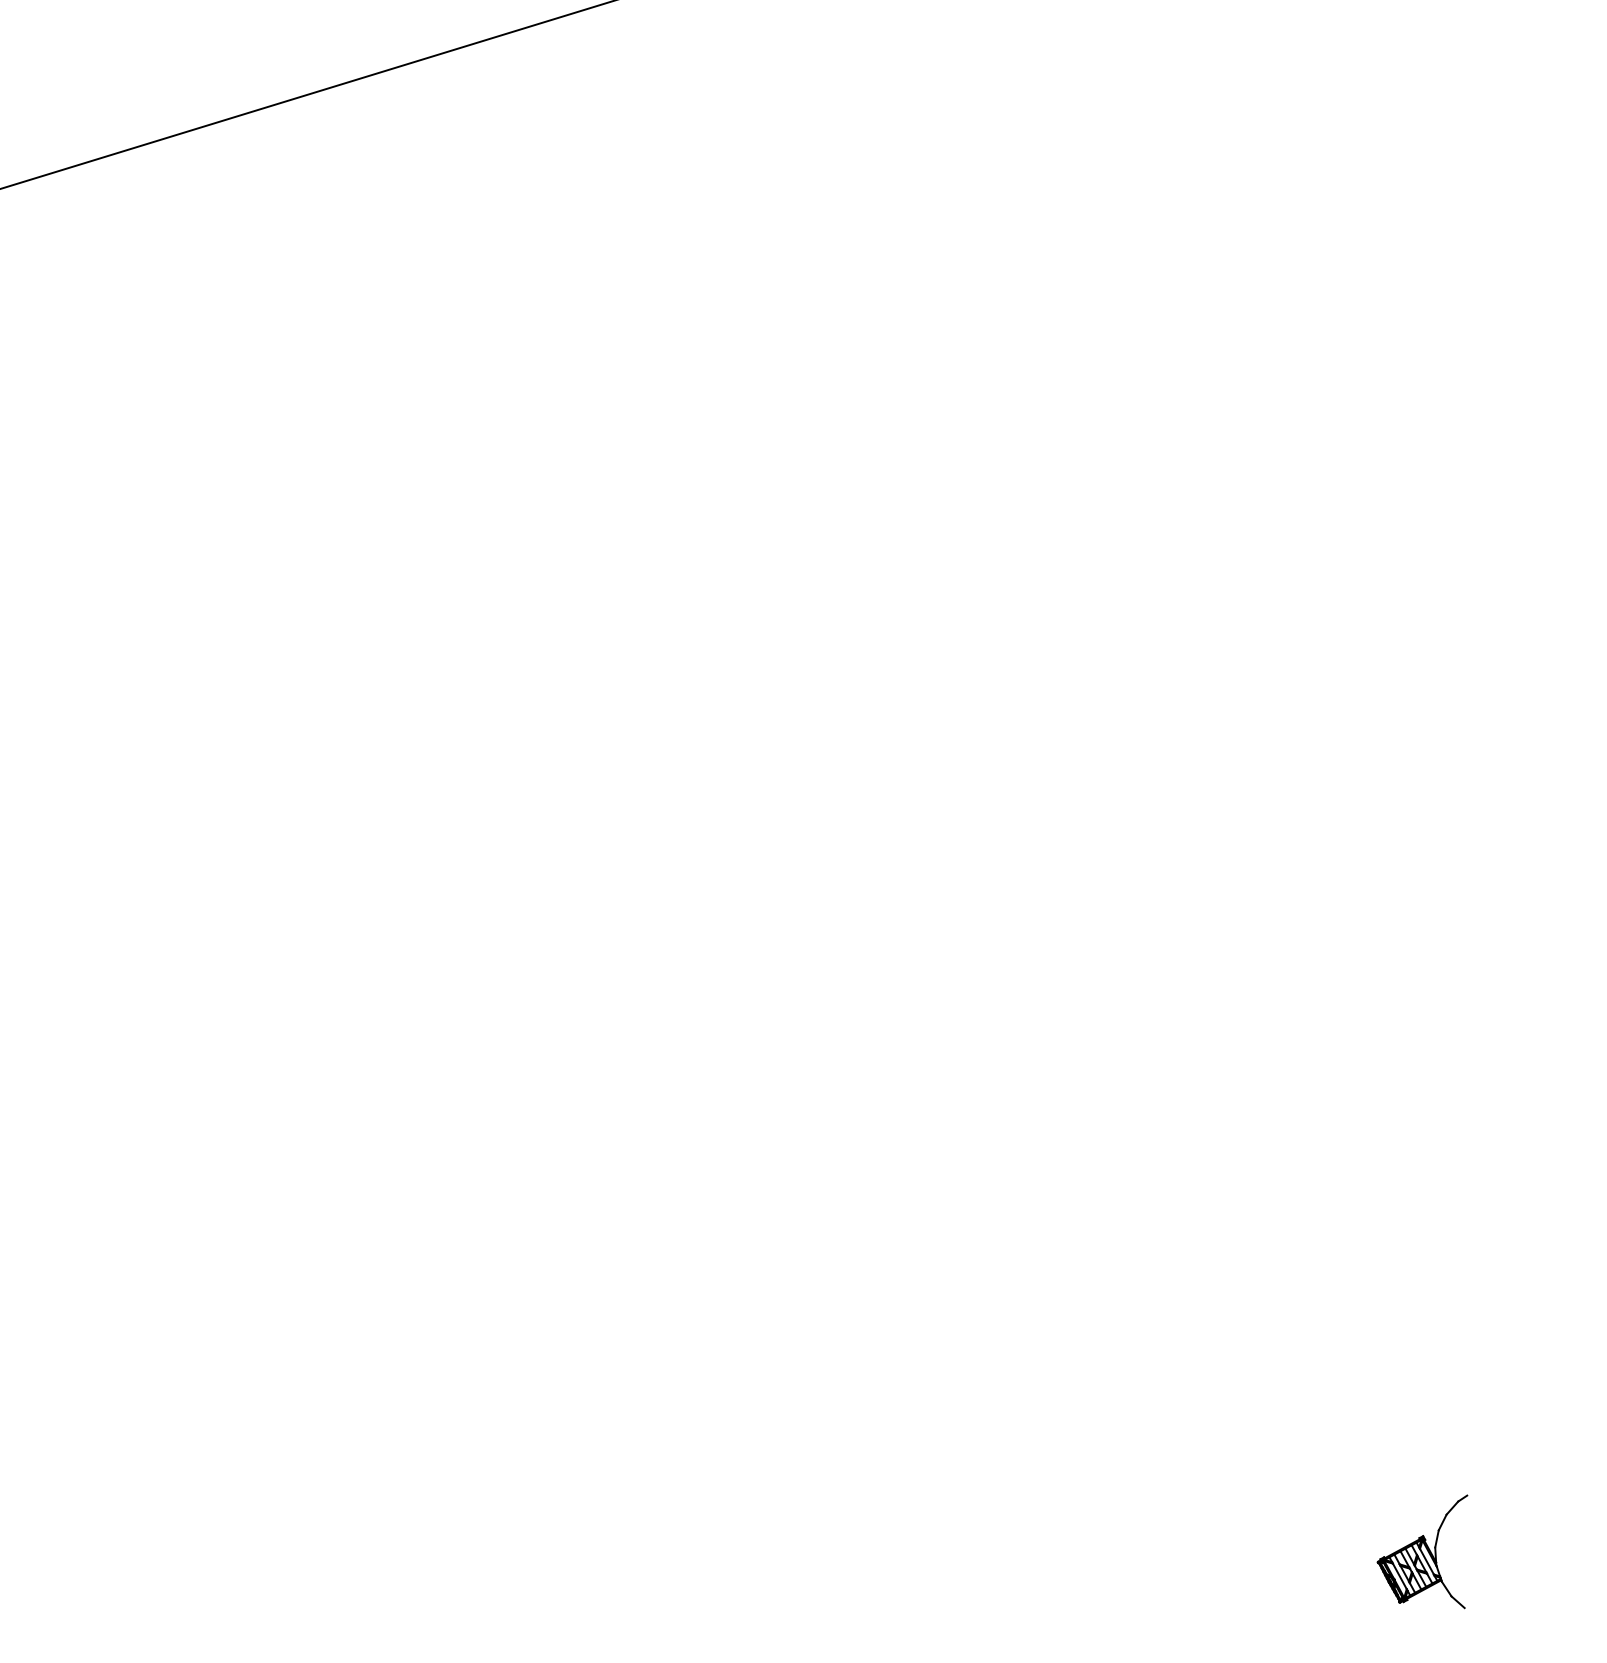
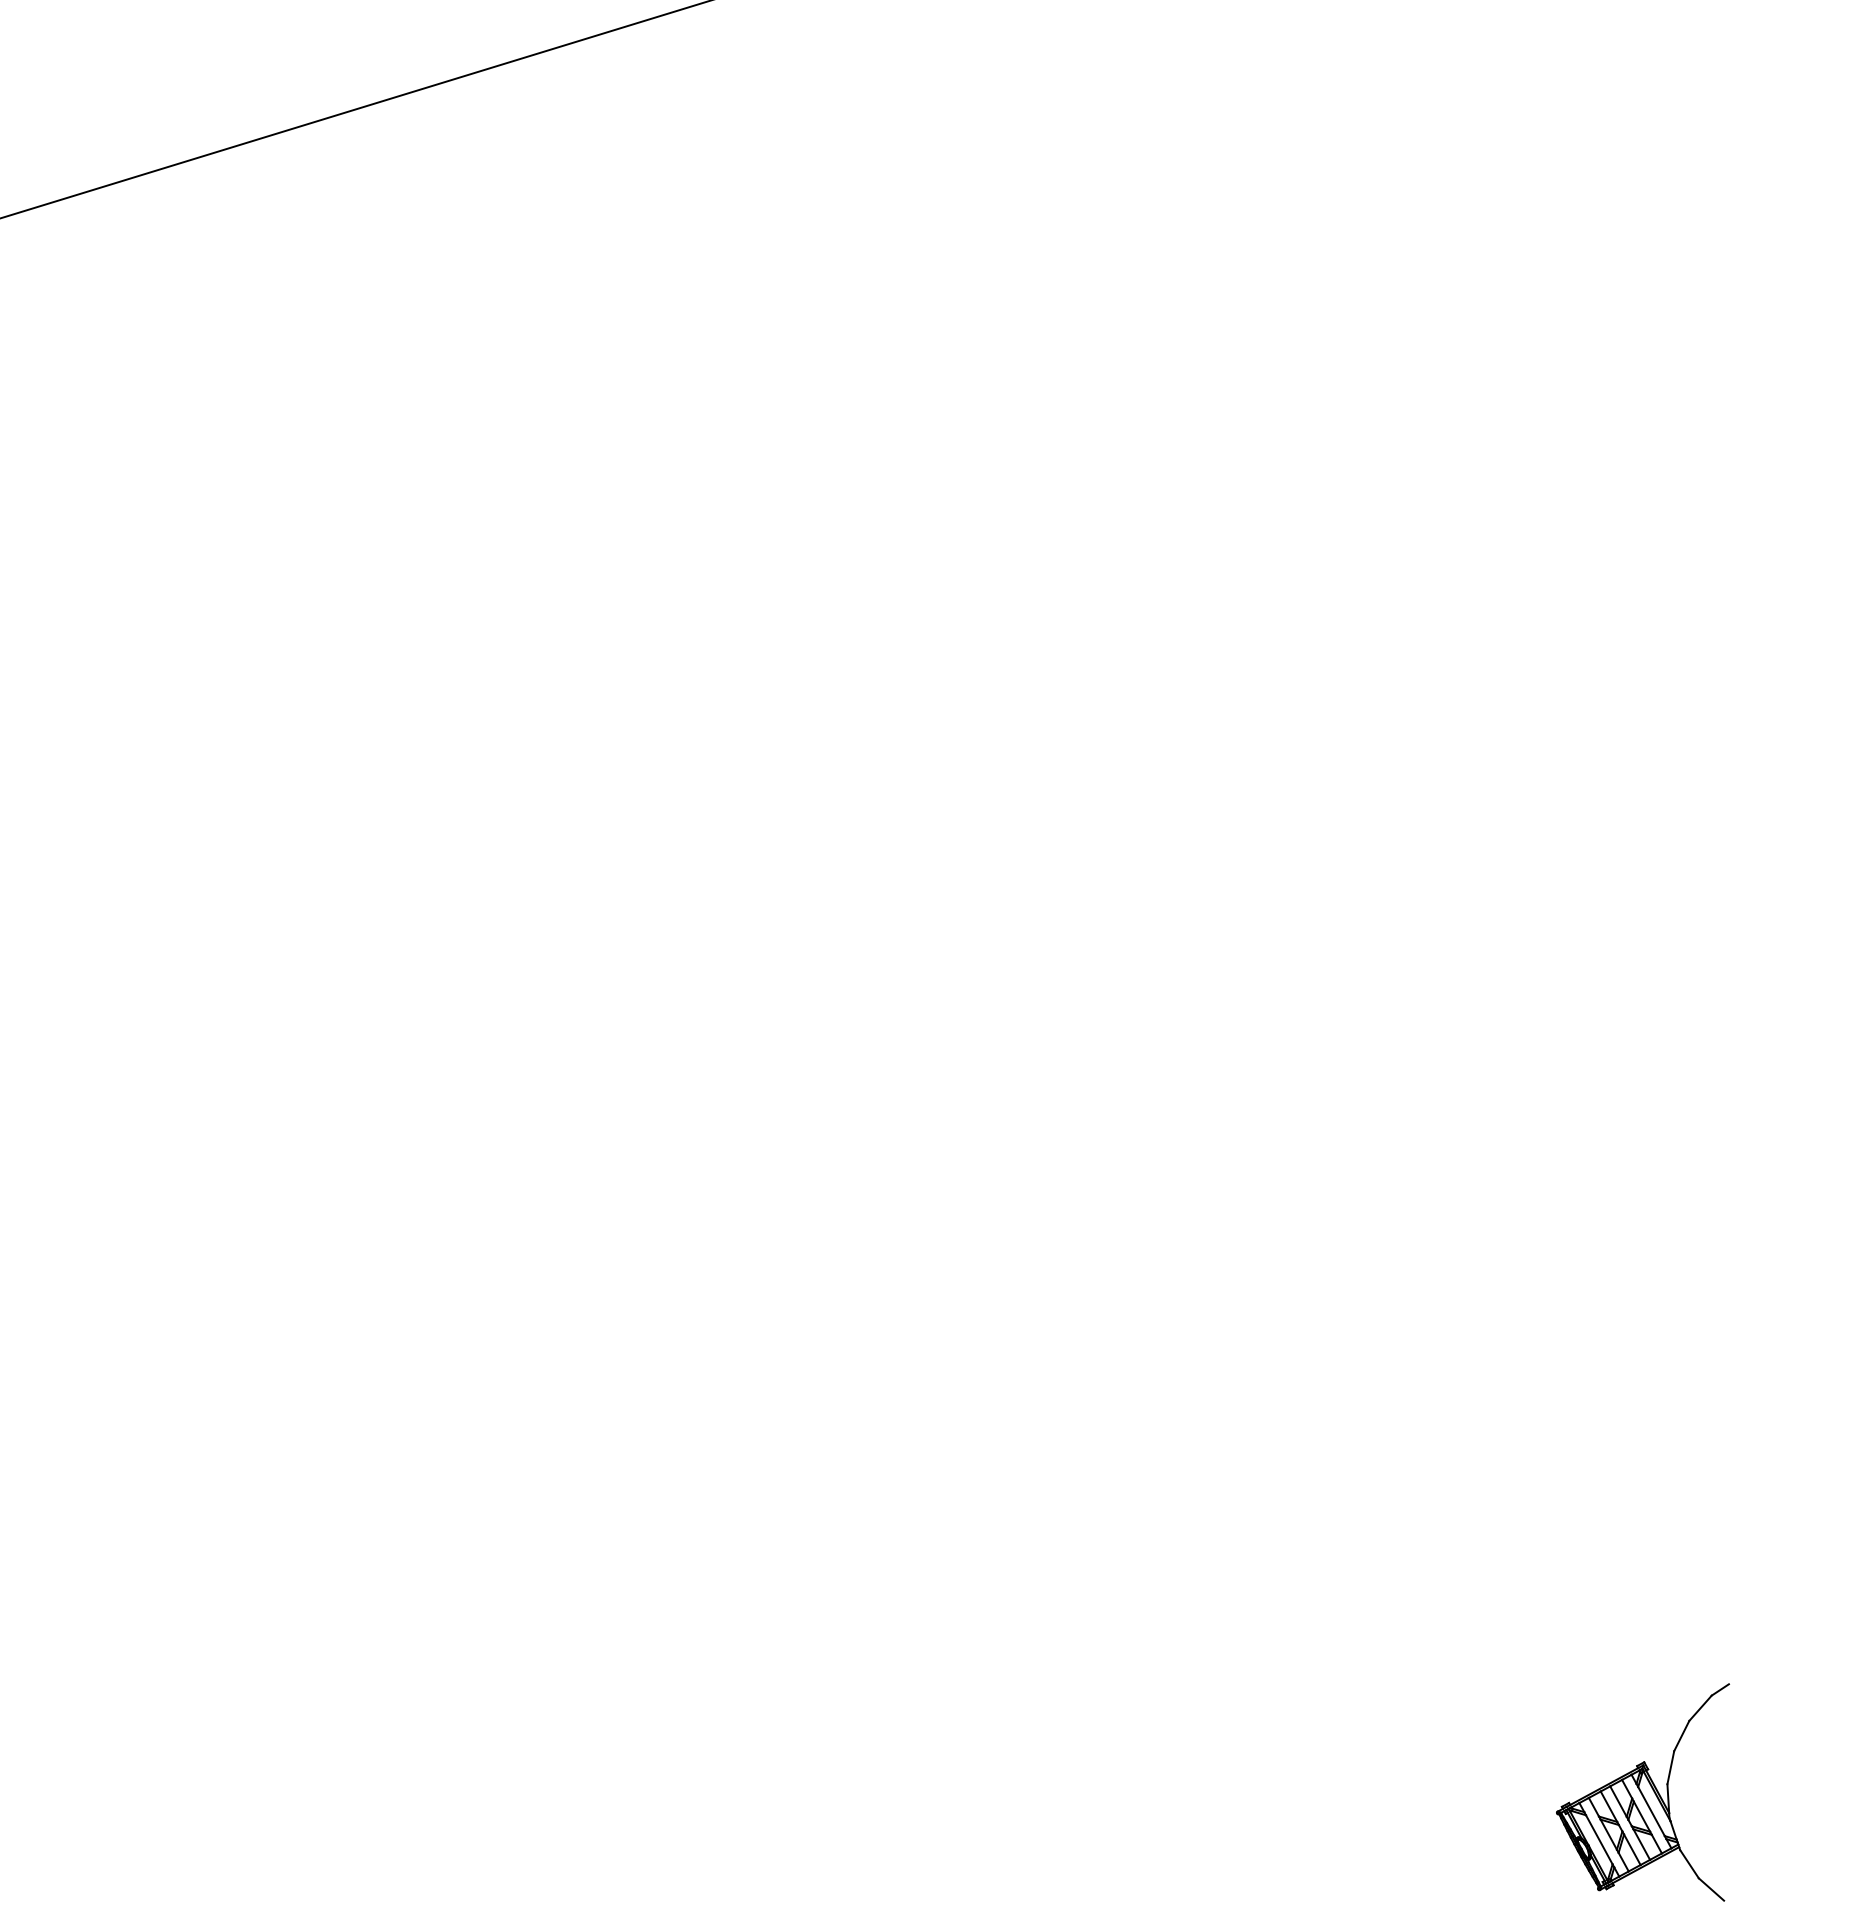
part: (1422, 1551) -> (1642, 1792), size x1.67

